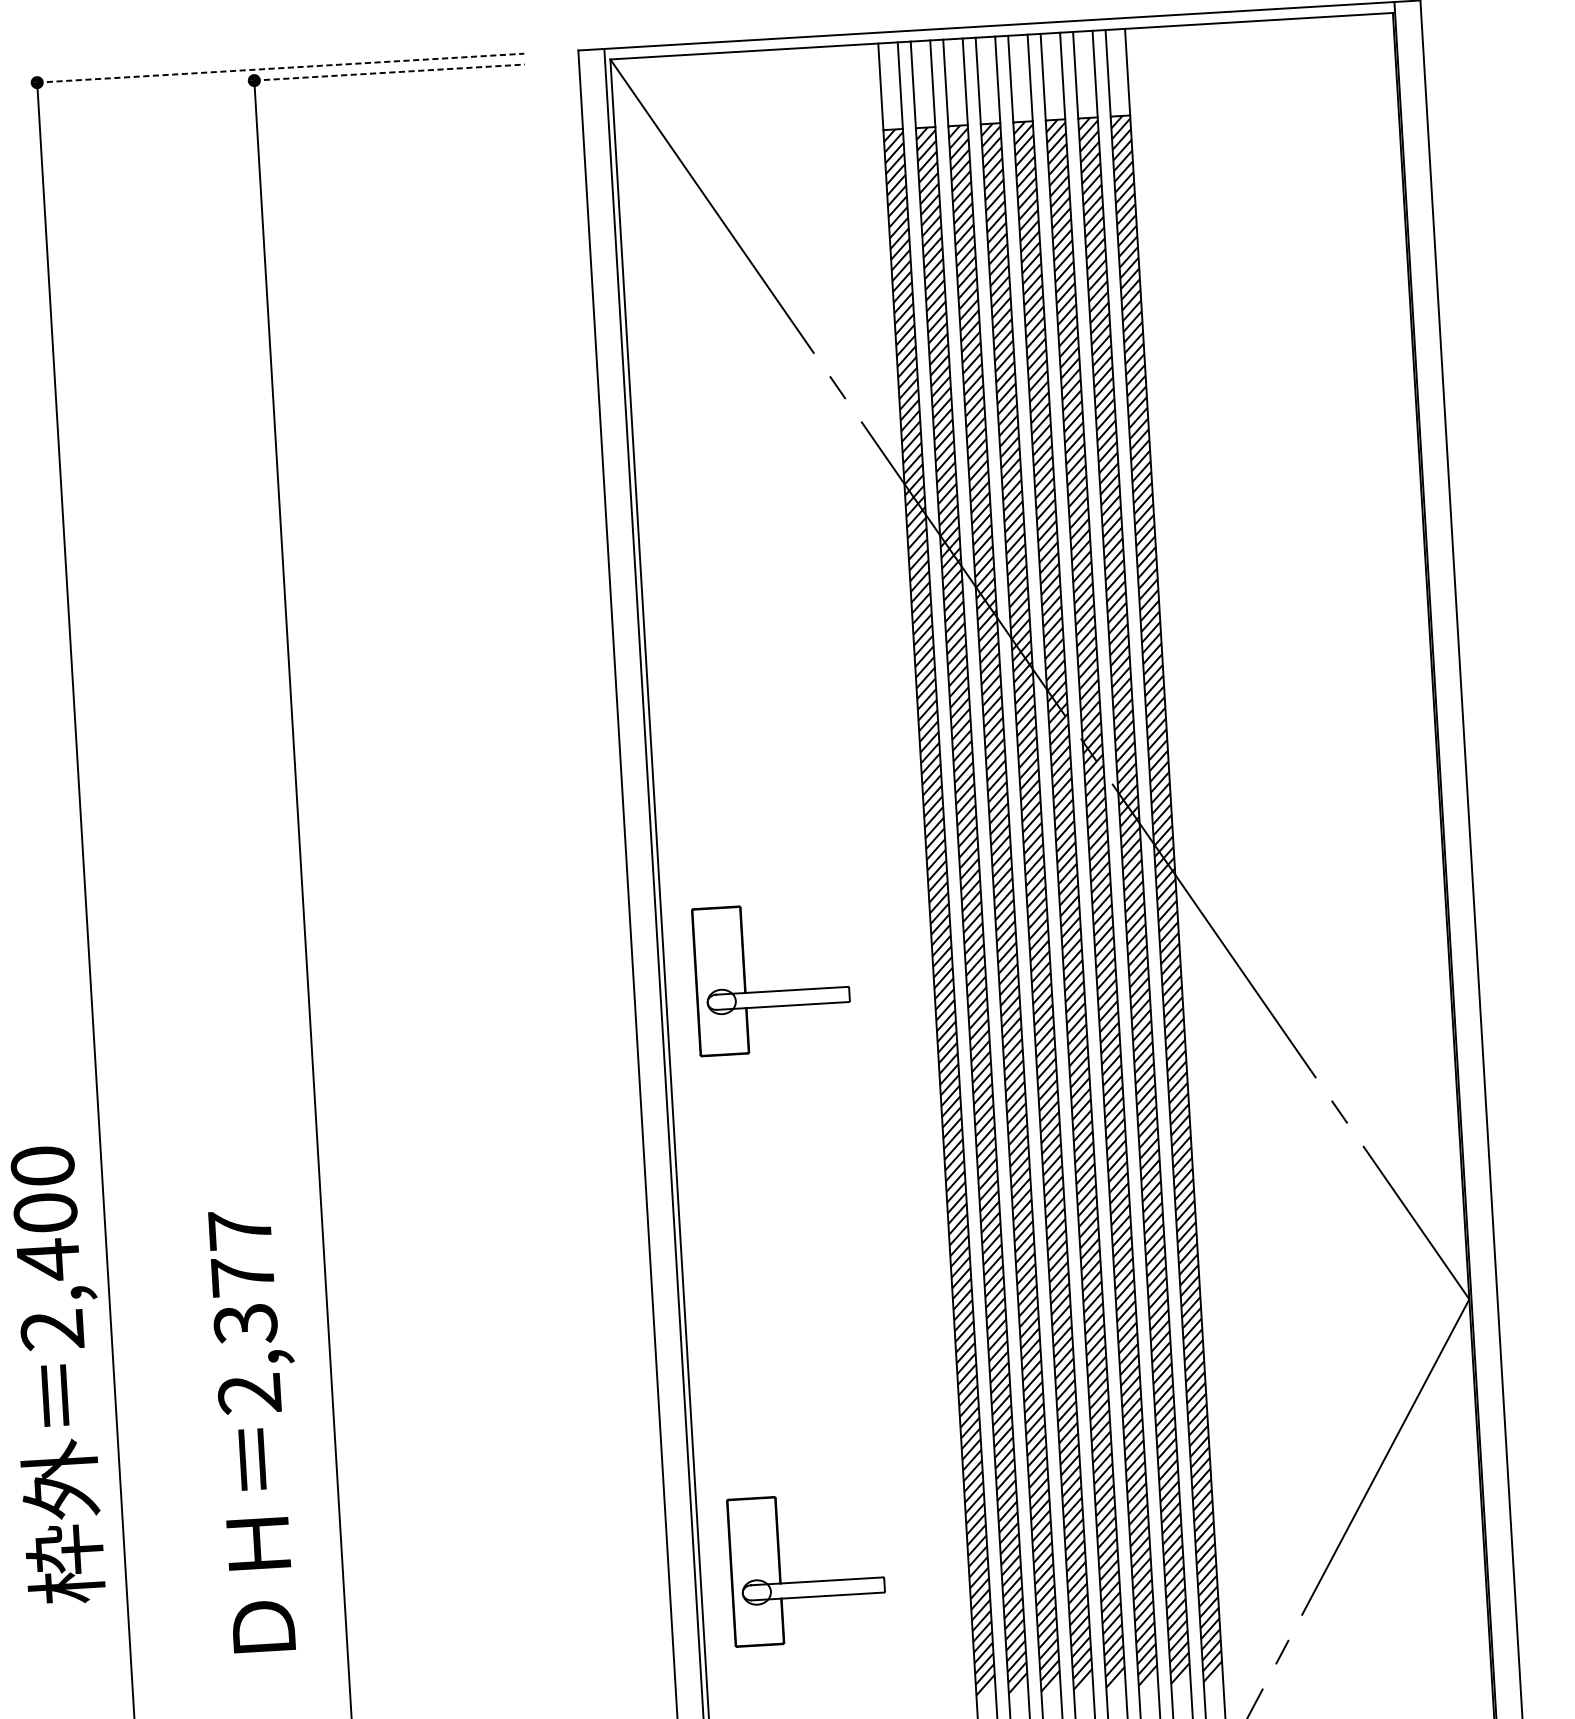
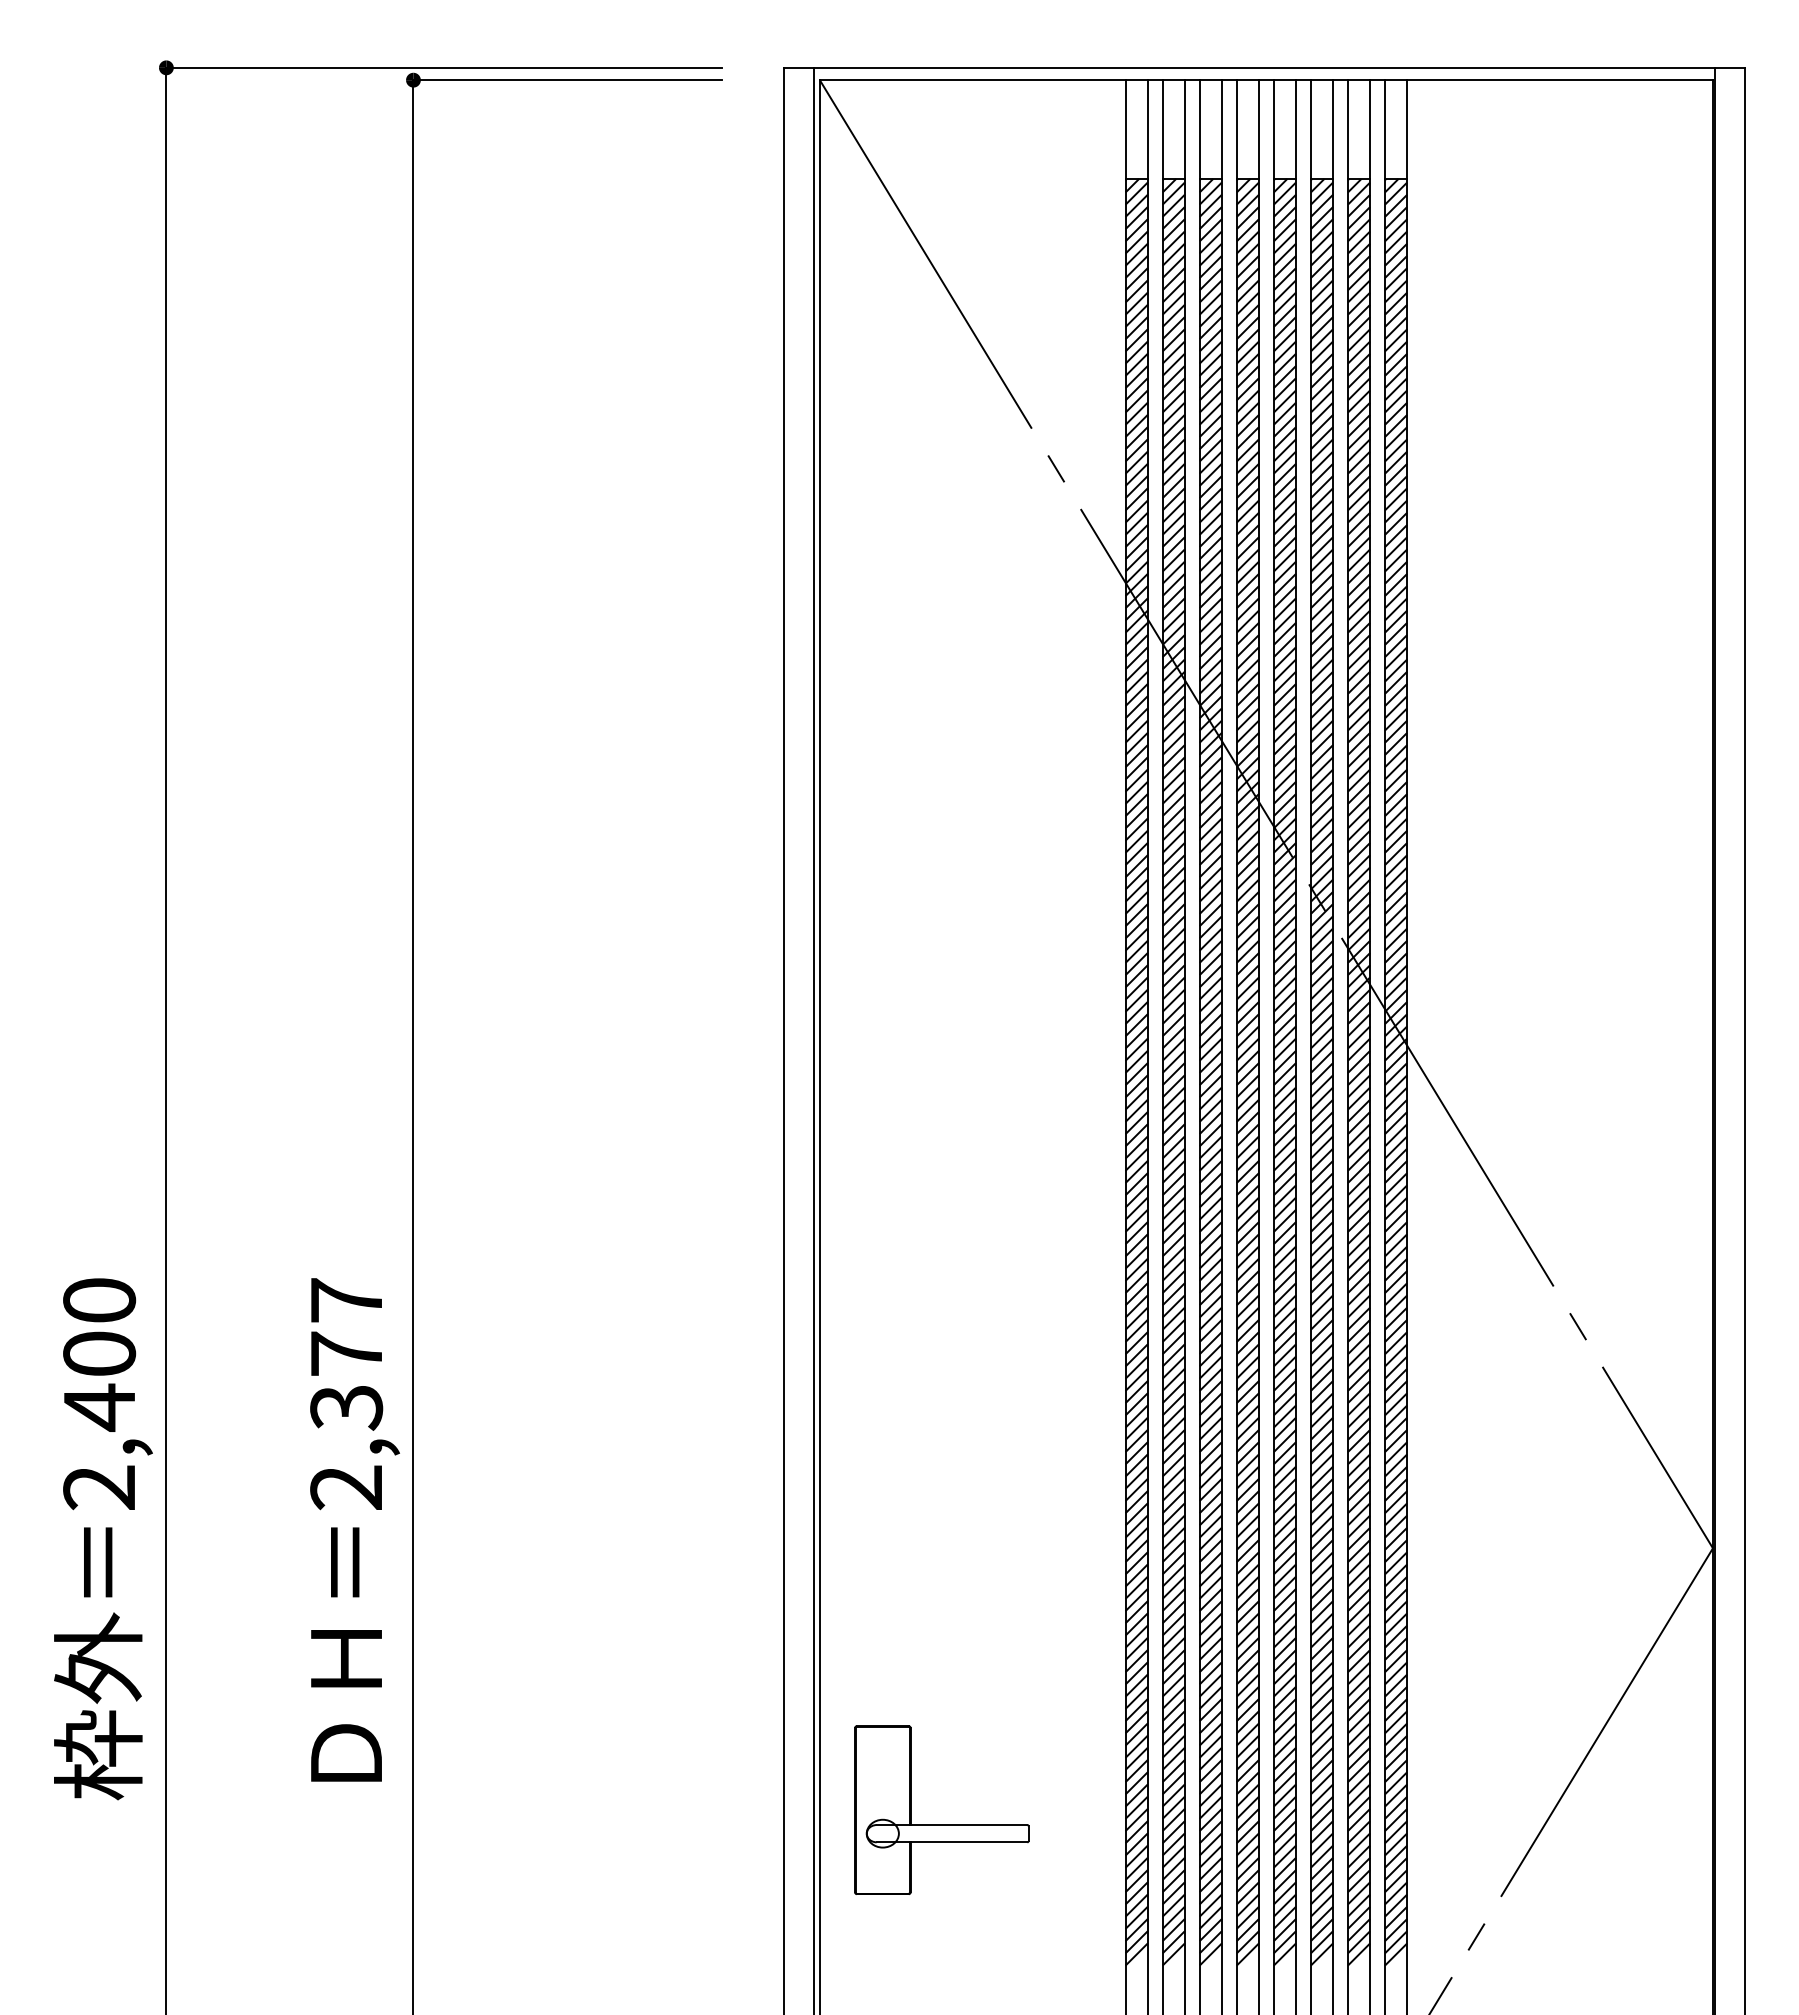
line: (280, 67) -> (444, 67), dashed -> solid
line: (390, 72) -> (568, 80), dashed -> solid
part: (772, 990) -> (941, 1150), removed
text: (258, 1430) -> (354, 1529), moved

